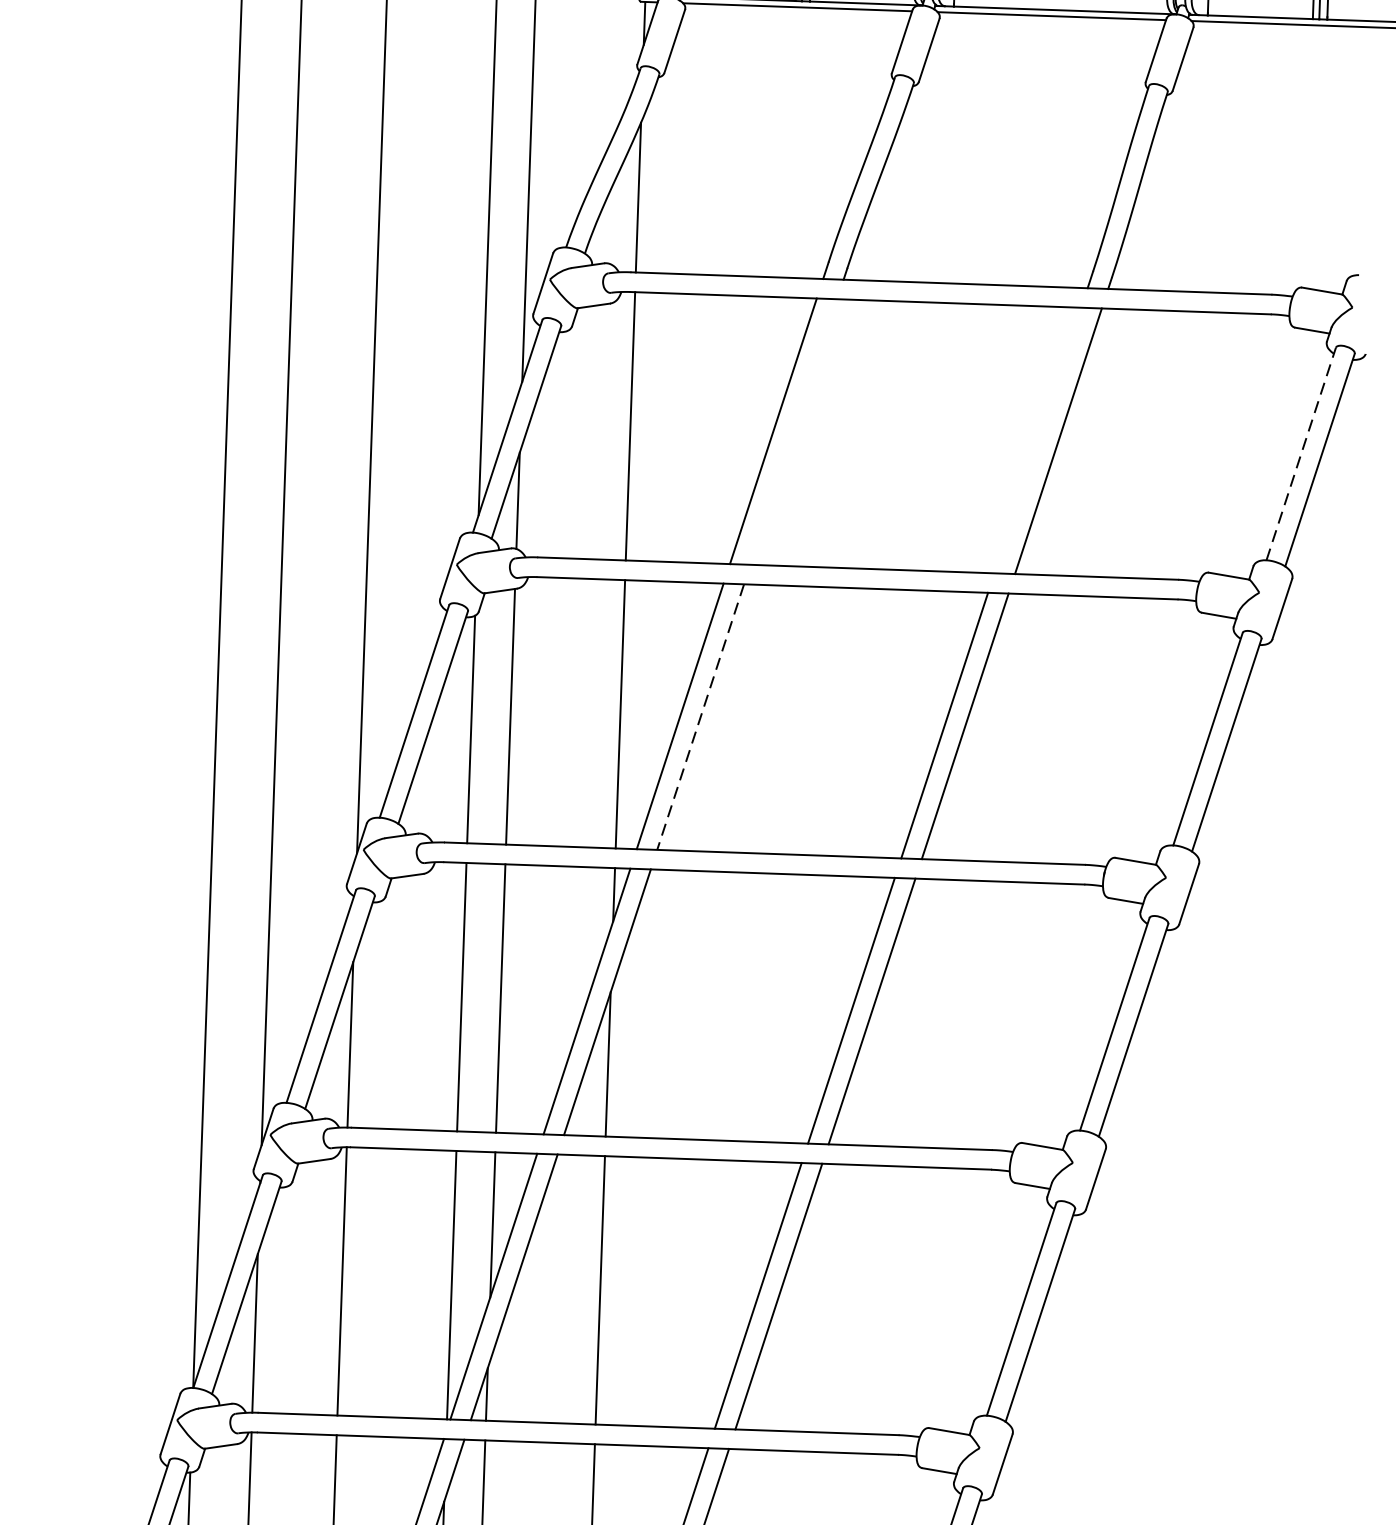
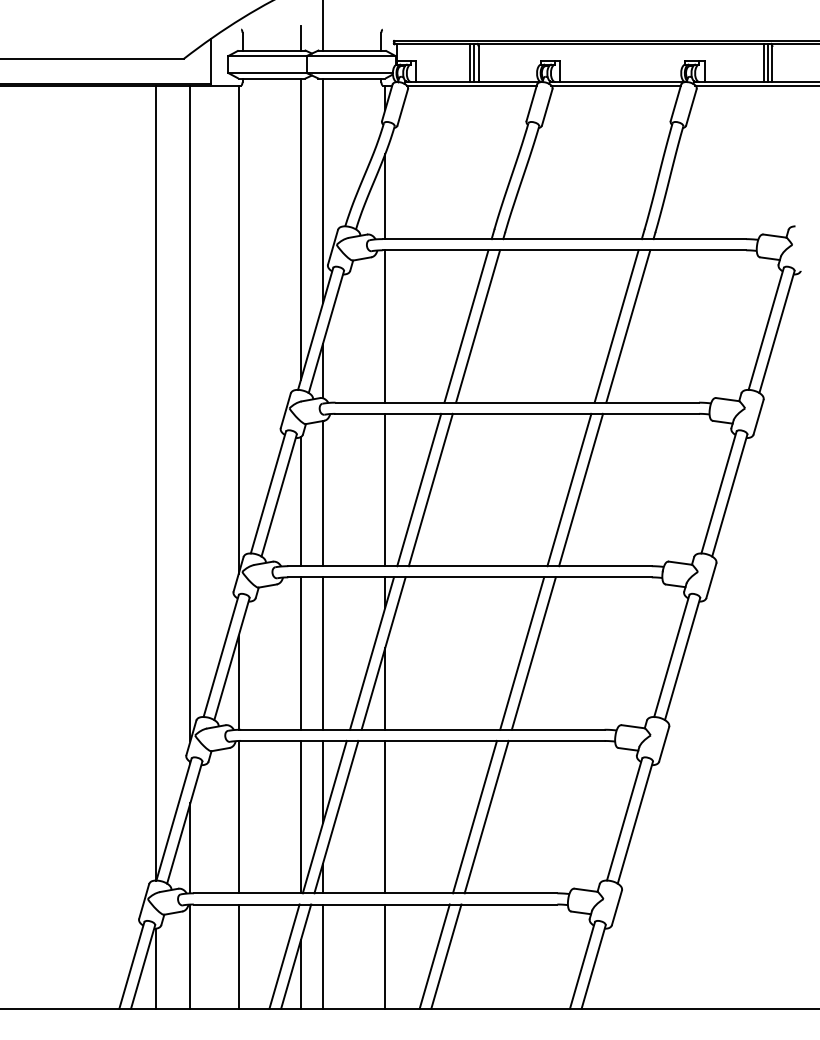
line: (794, 432) -> (478, 326), added
line: (1037, 440) -> (616, 326), added
line: (1301, 453) -> (766, 328), dashed -> solid
line: (700, 717) -> (430, 490), dashed -> solid

